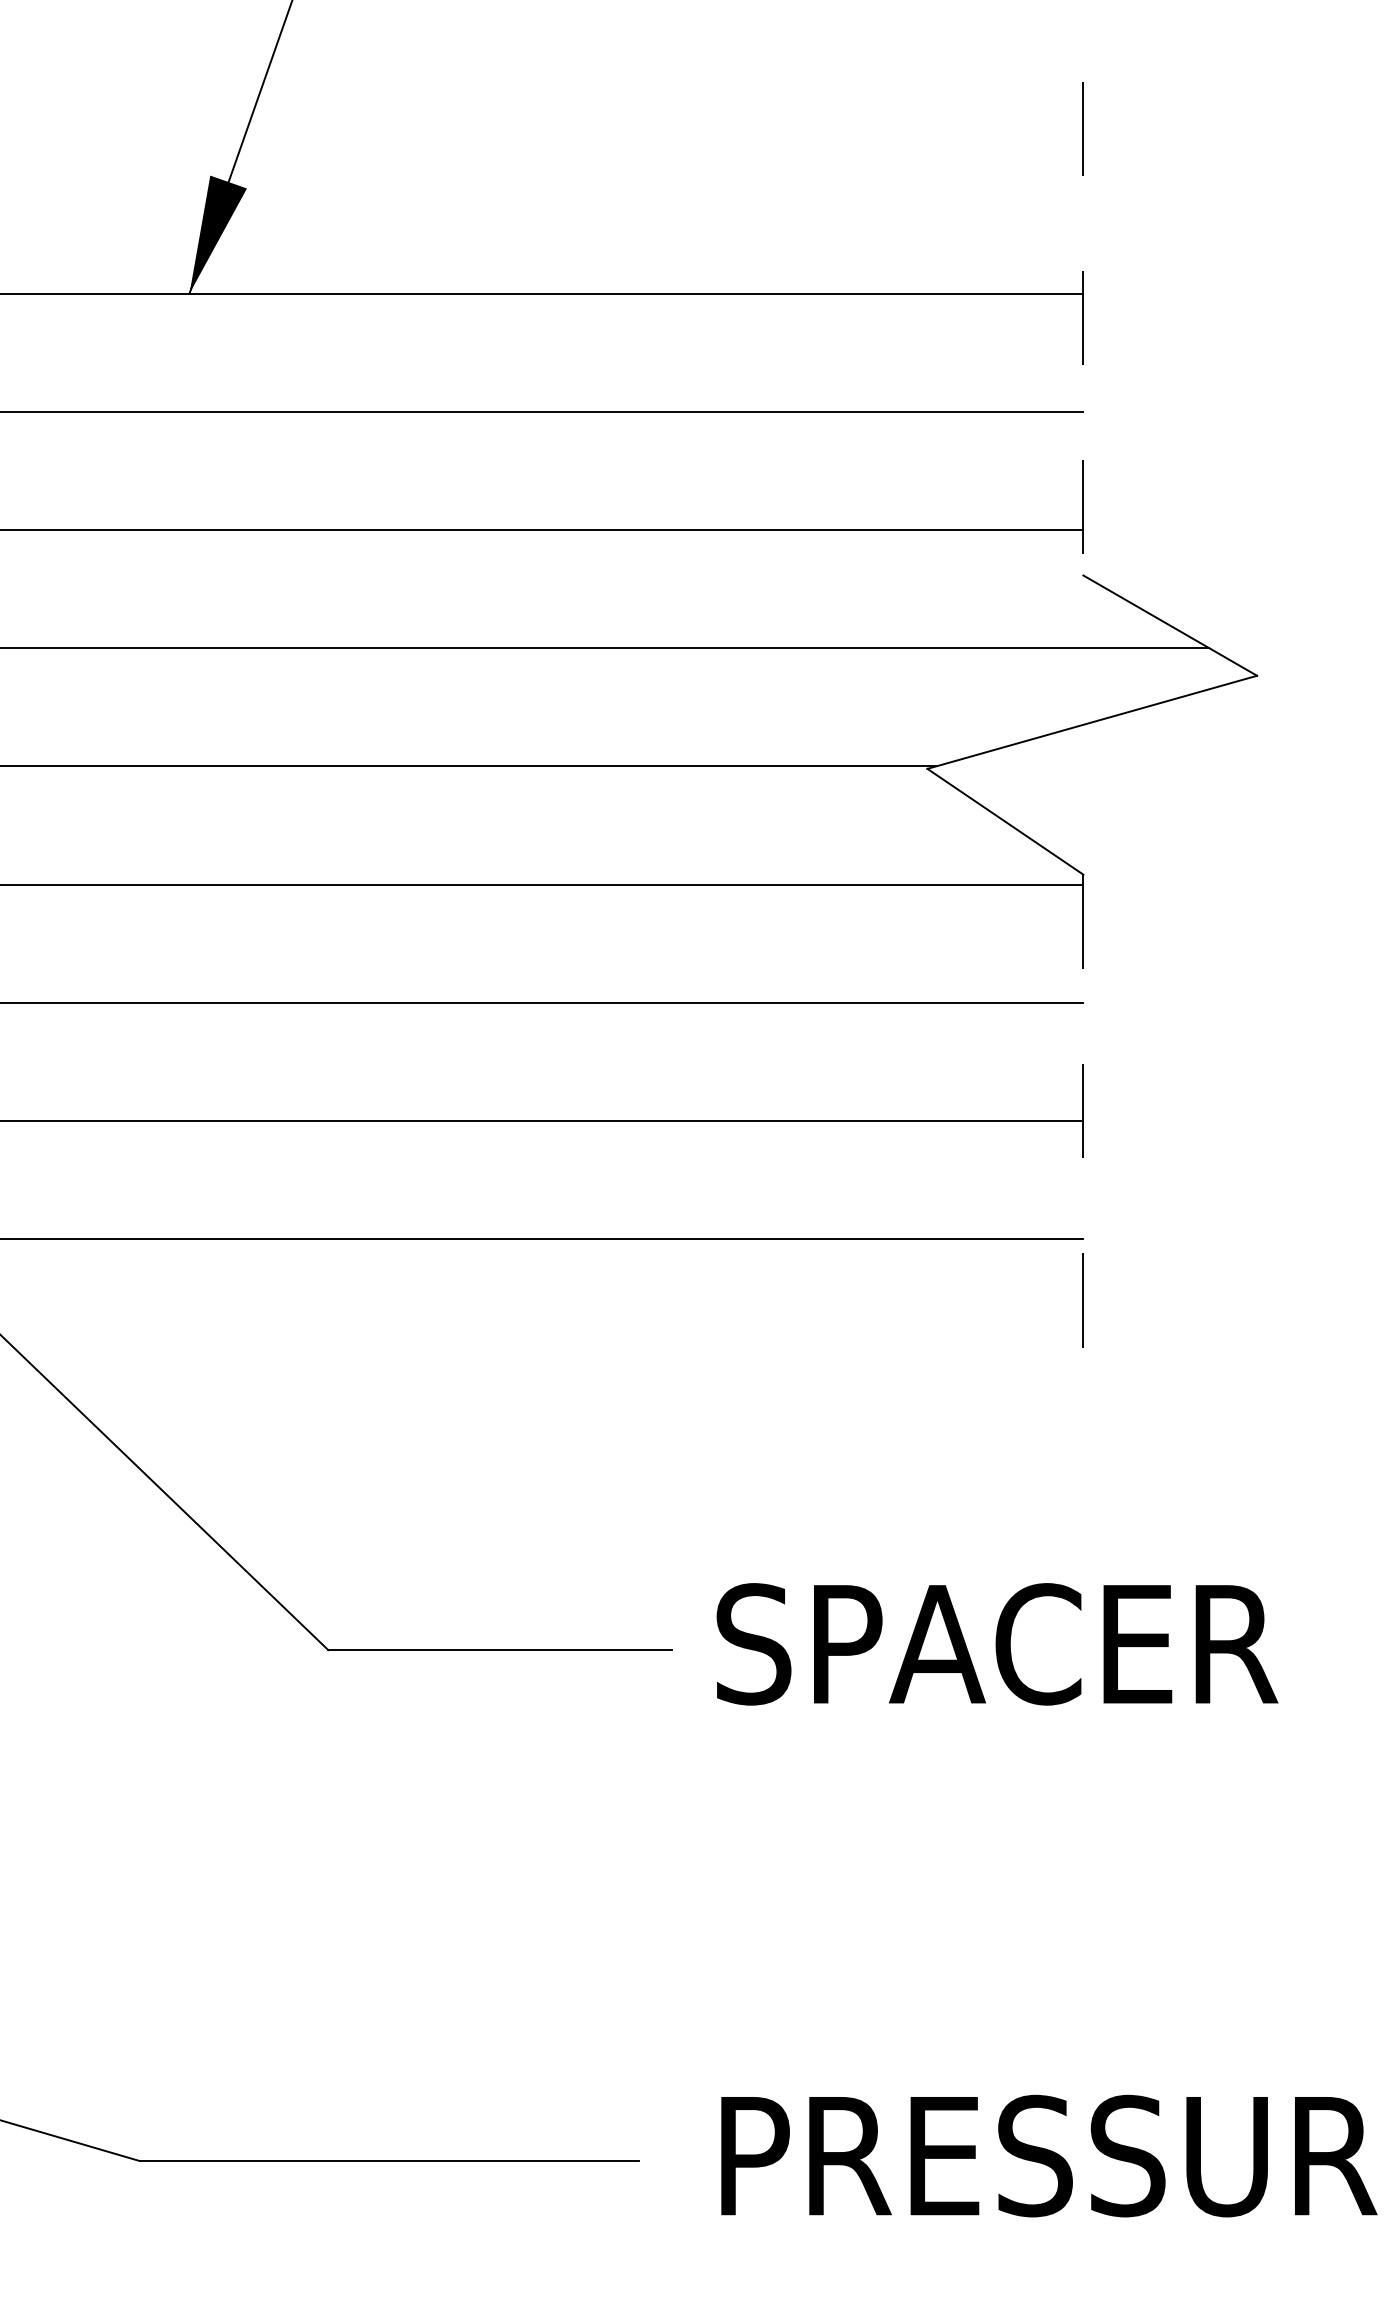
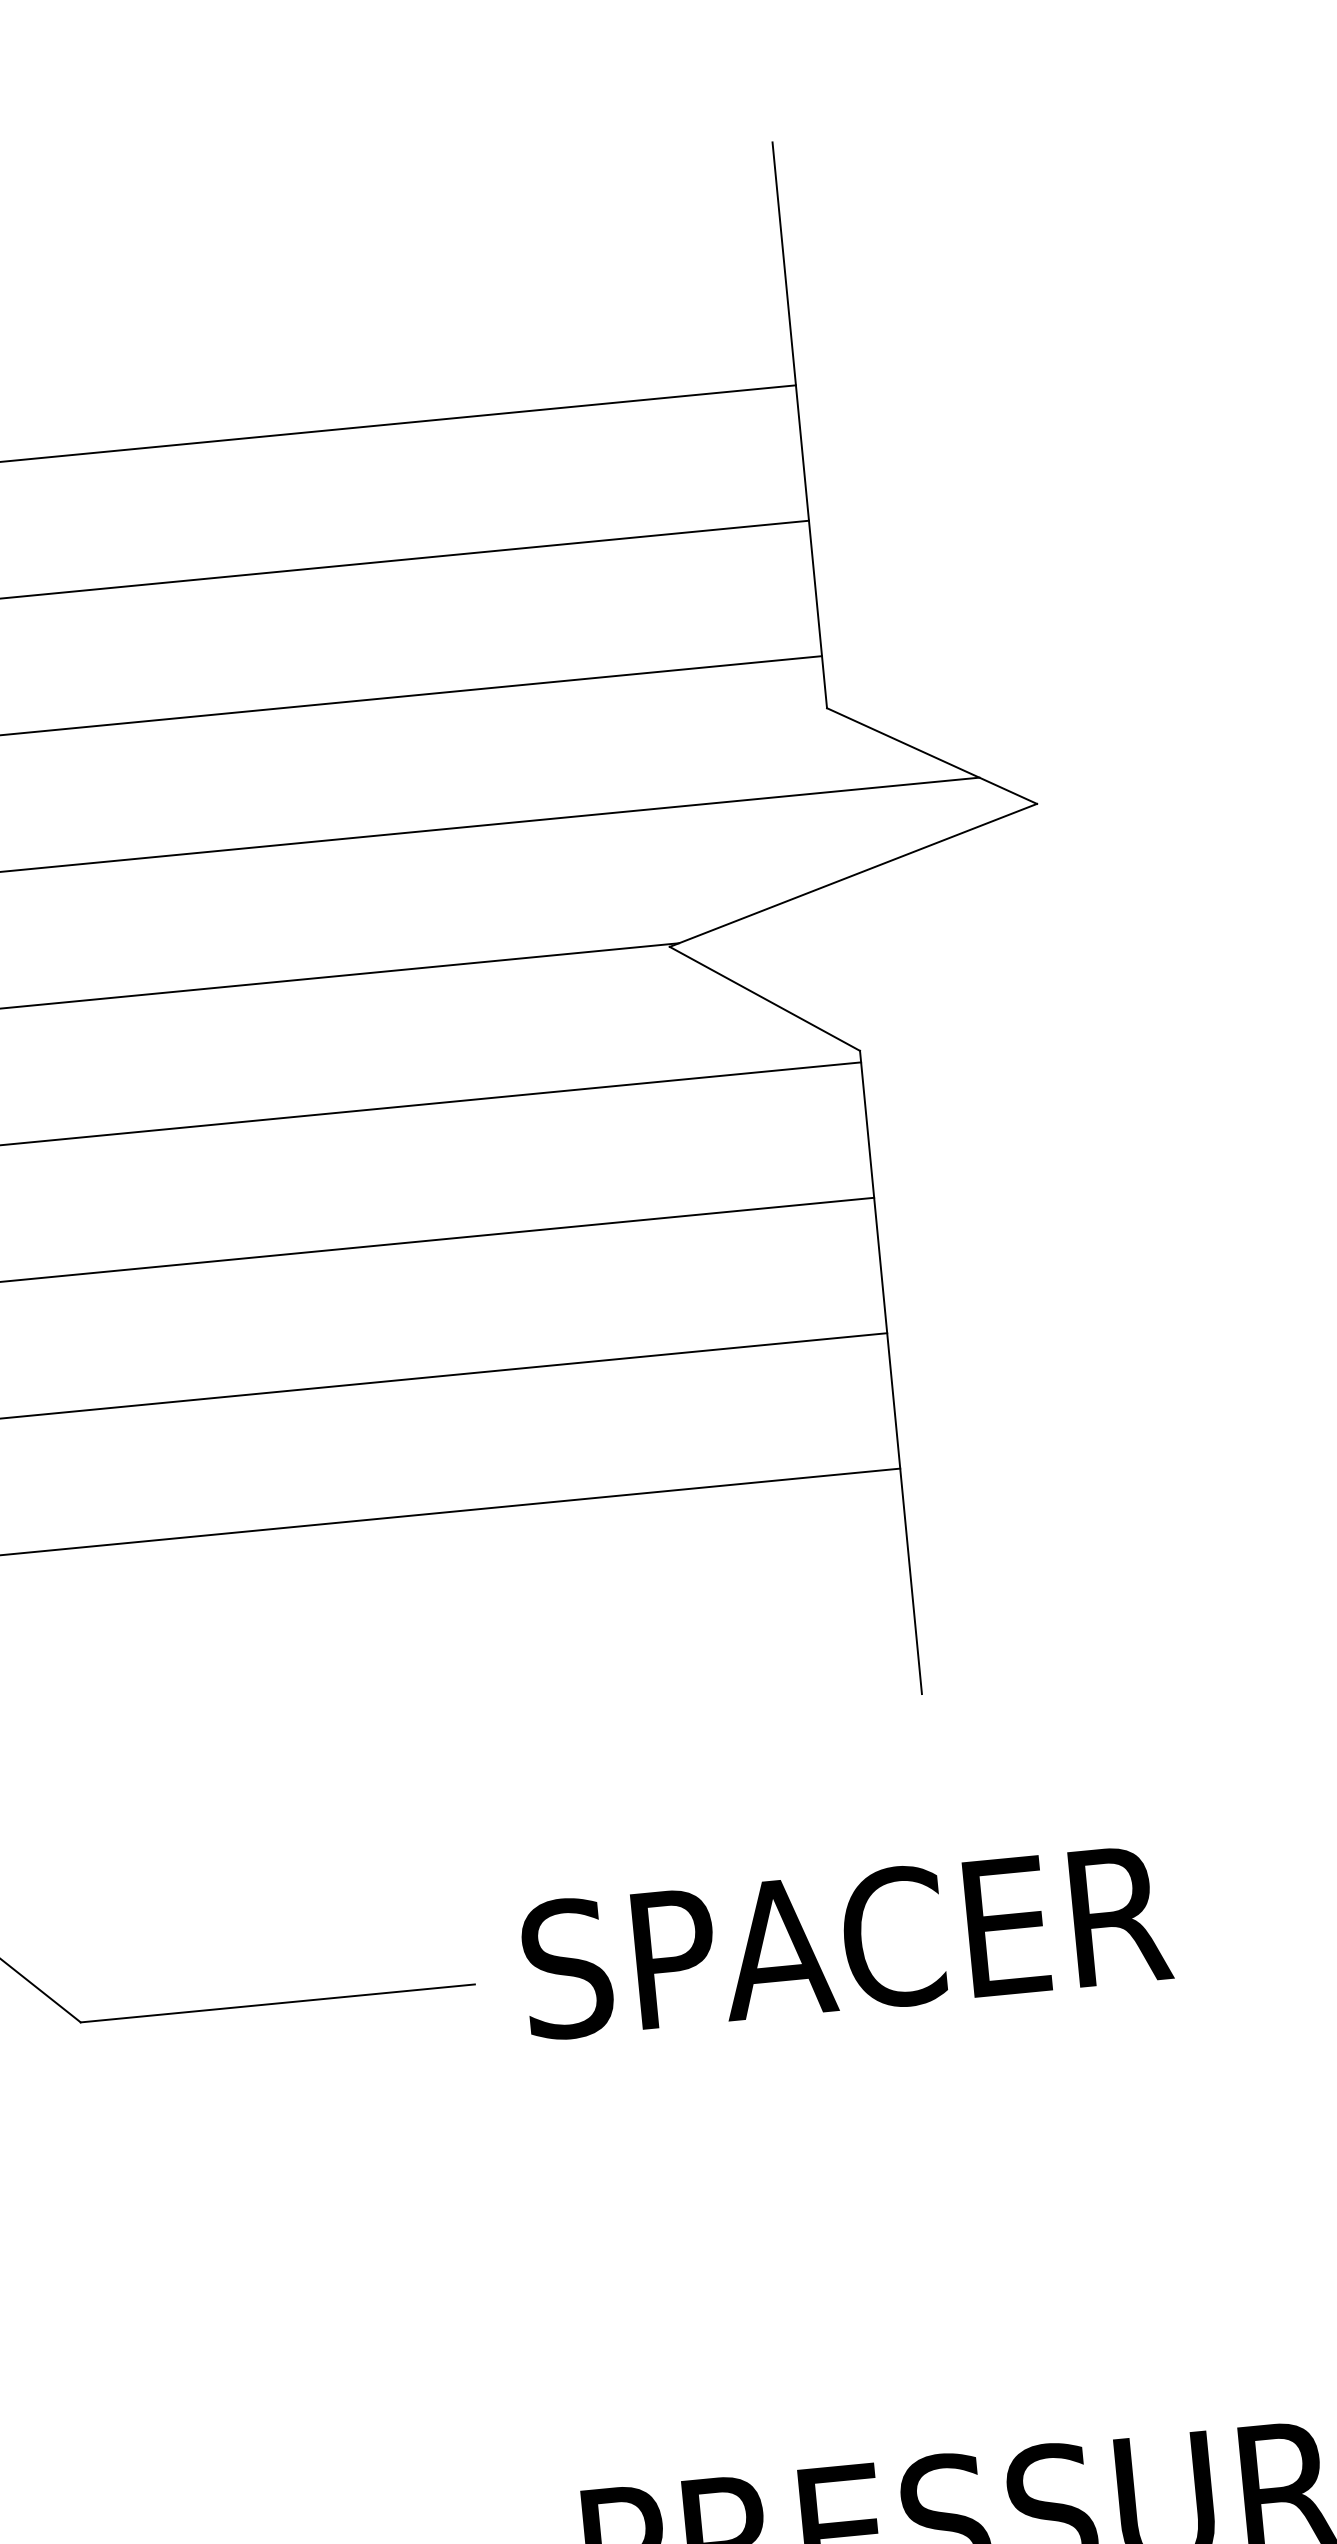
line: (1083, 328) -> (799, 425), dashed -> solid
line: (1083, 1155) -> (891, 1372), dashed -> solid

